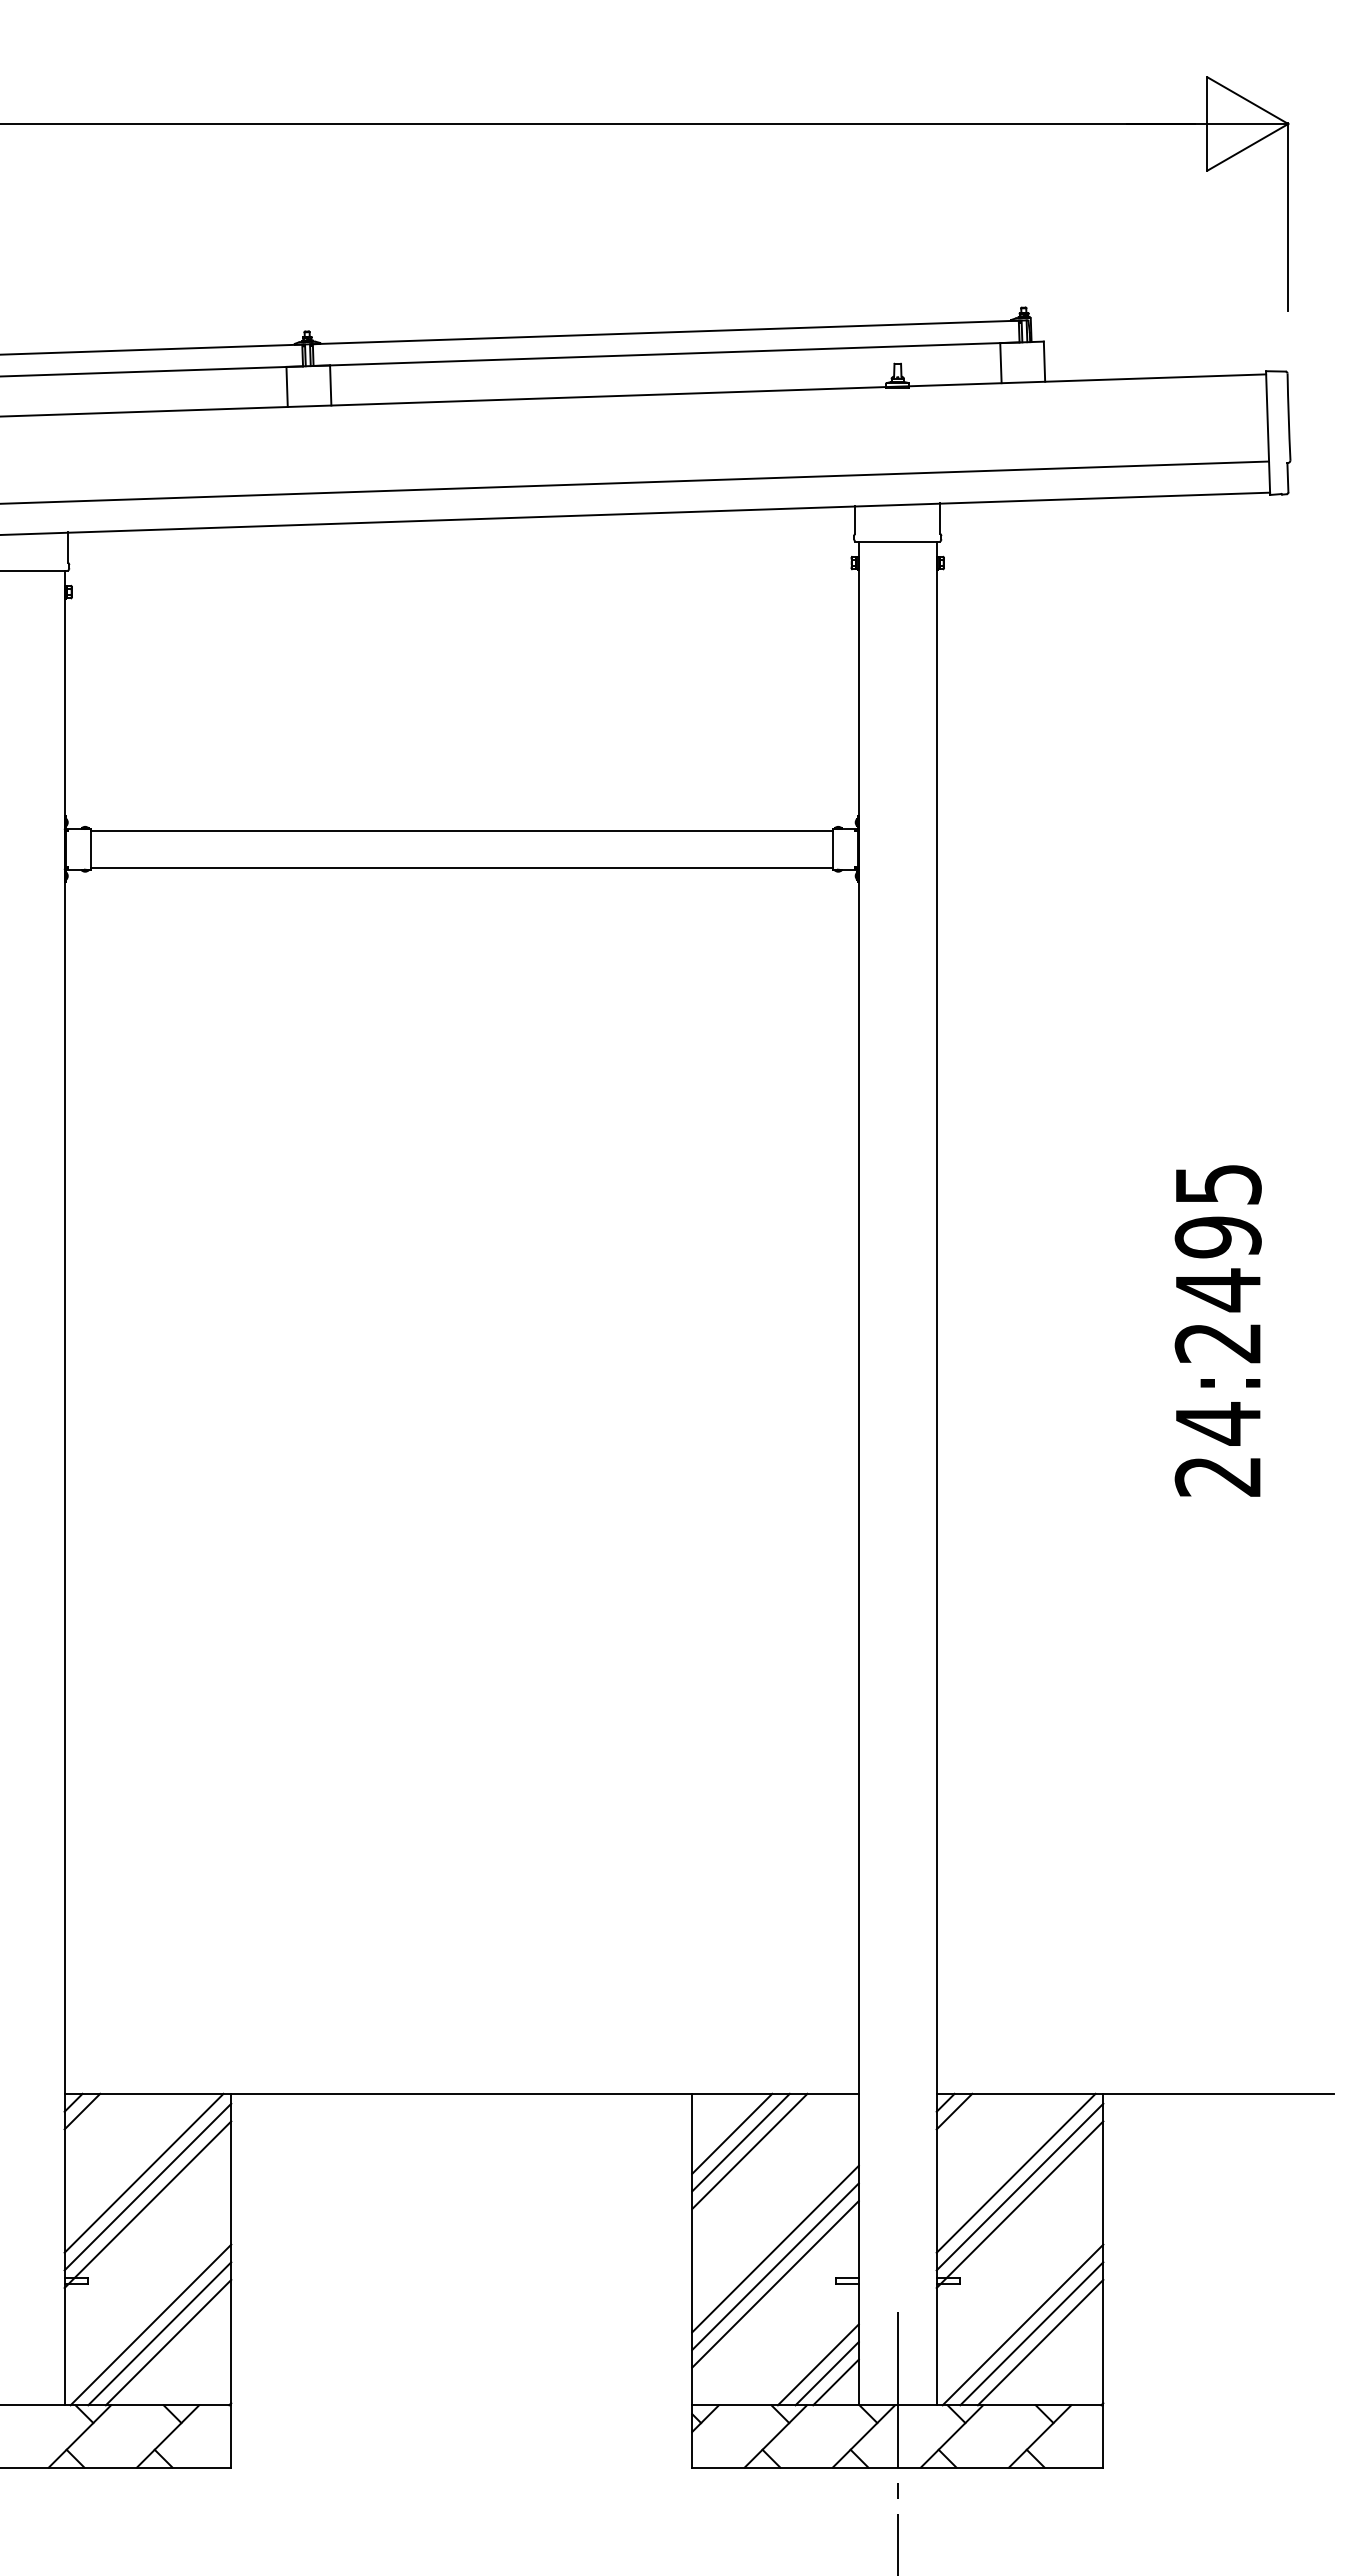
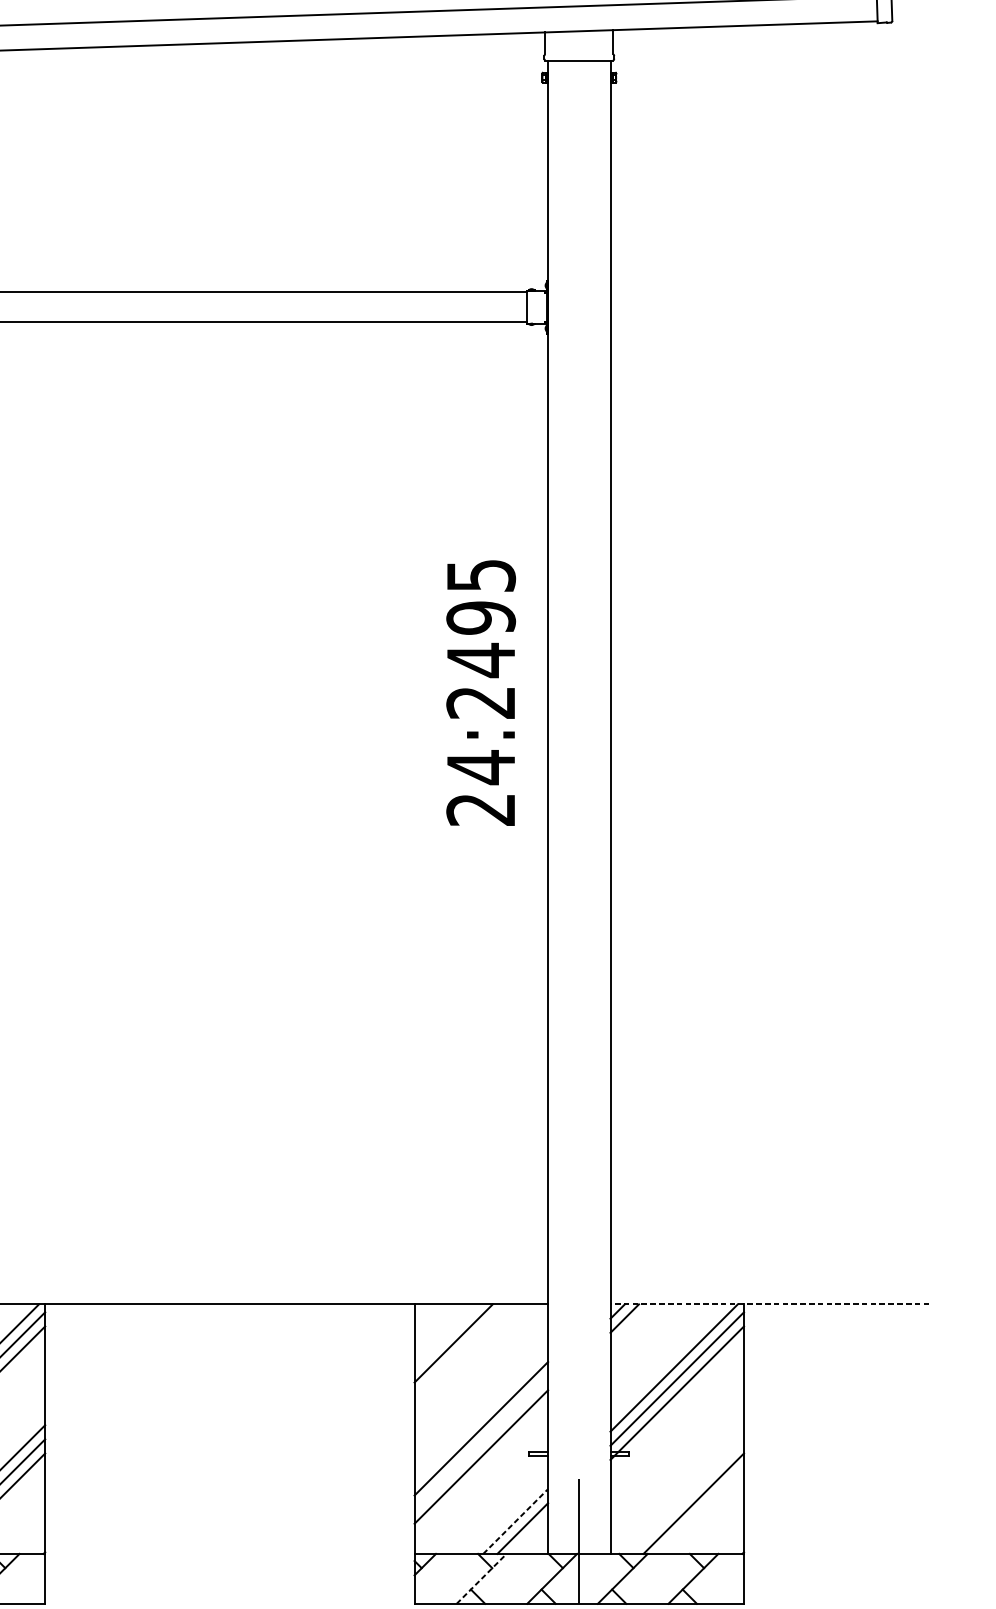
text: (1217, 1330) -> (480, 692), moved
line: (1135, 2093) -> (769, 1304), solid -> dashed
line: (732, 2133) -> (446, 1336), removed
line: (749, 2151) -> (460, 1350), removed
line: (775, 2266) -> (481, 1442), removed
line: (1022, 2324) -> (679, 1489), removed
line: (1031, 2333) -> (686, 1496), removed
line: (818, 2364) -> (515, 1521), solid -> dashed
line: (835, 2382) -> (529, 1535), removed
line: (776, 2436) -> (482, 1578), solid -> dashed

